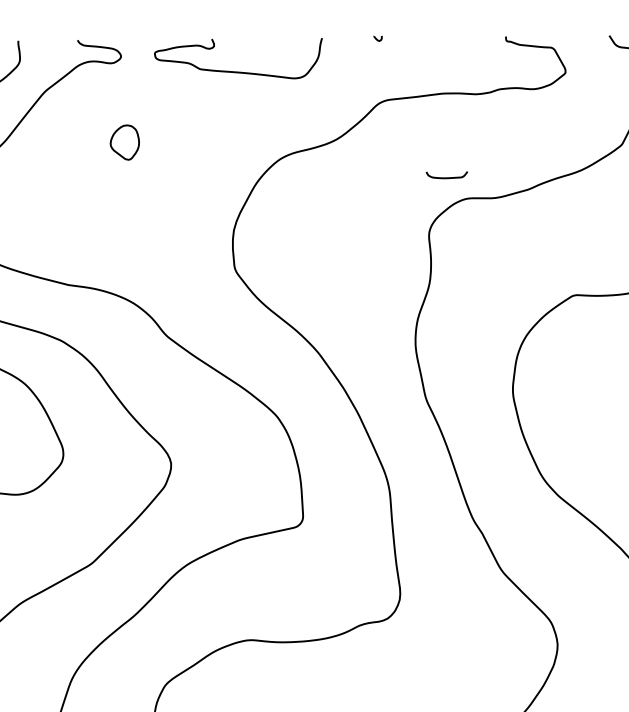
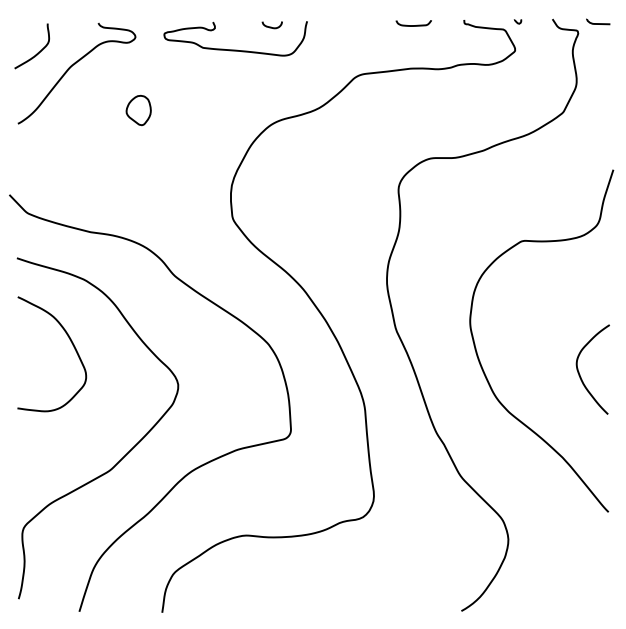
curve: (377, 38) -> (517, 21), moved
curve: (280, 44) -> (271, 26), added
curve: (446, 177) -> (413, 25), moved

